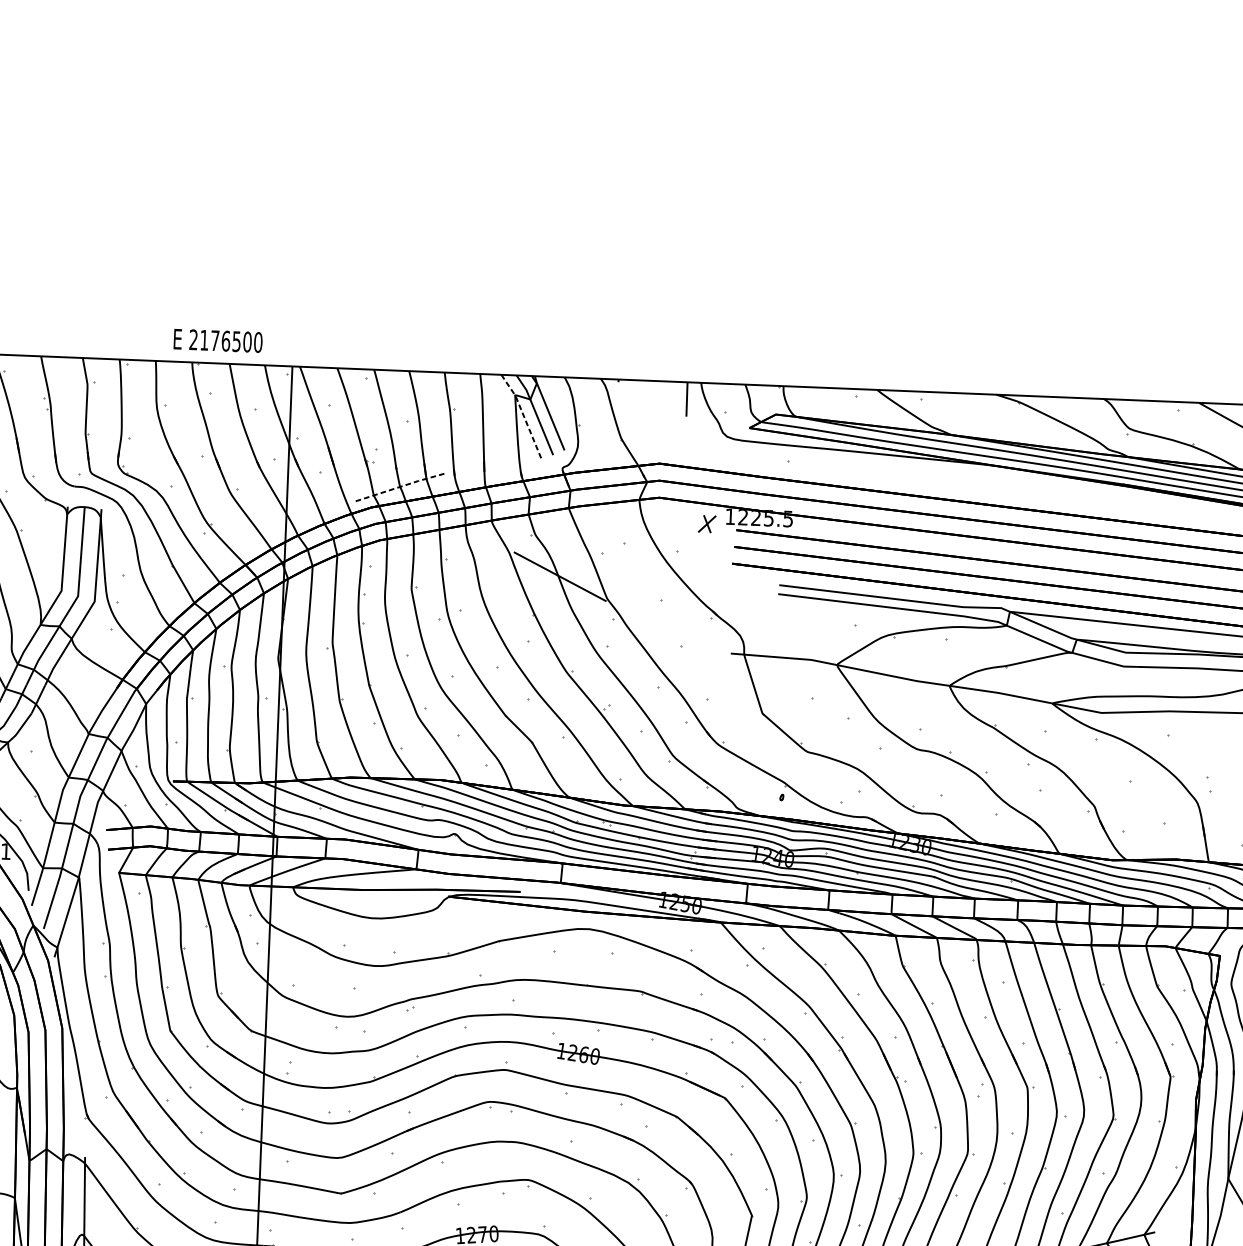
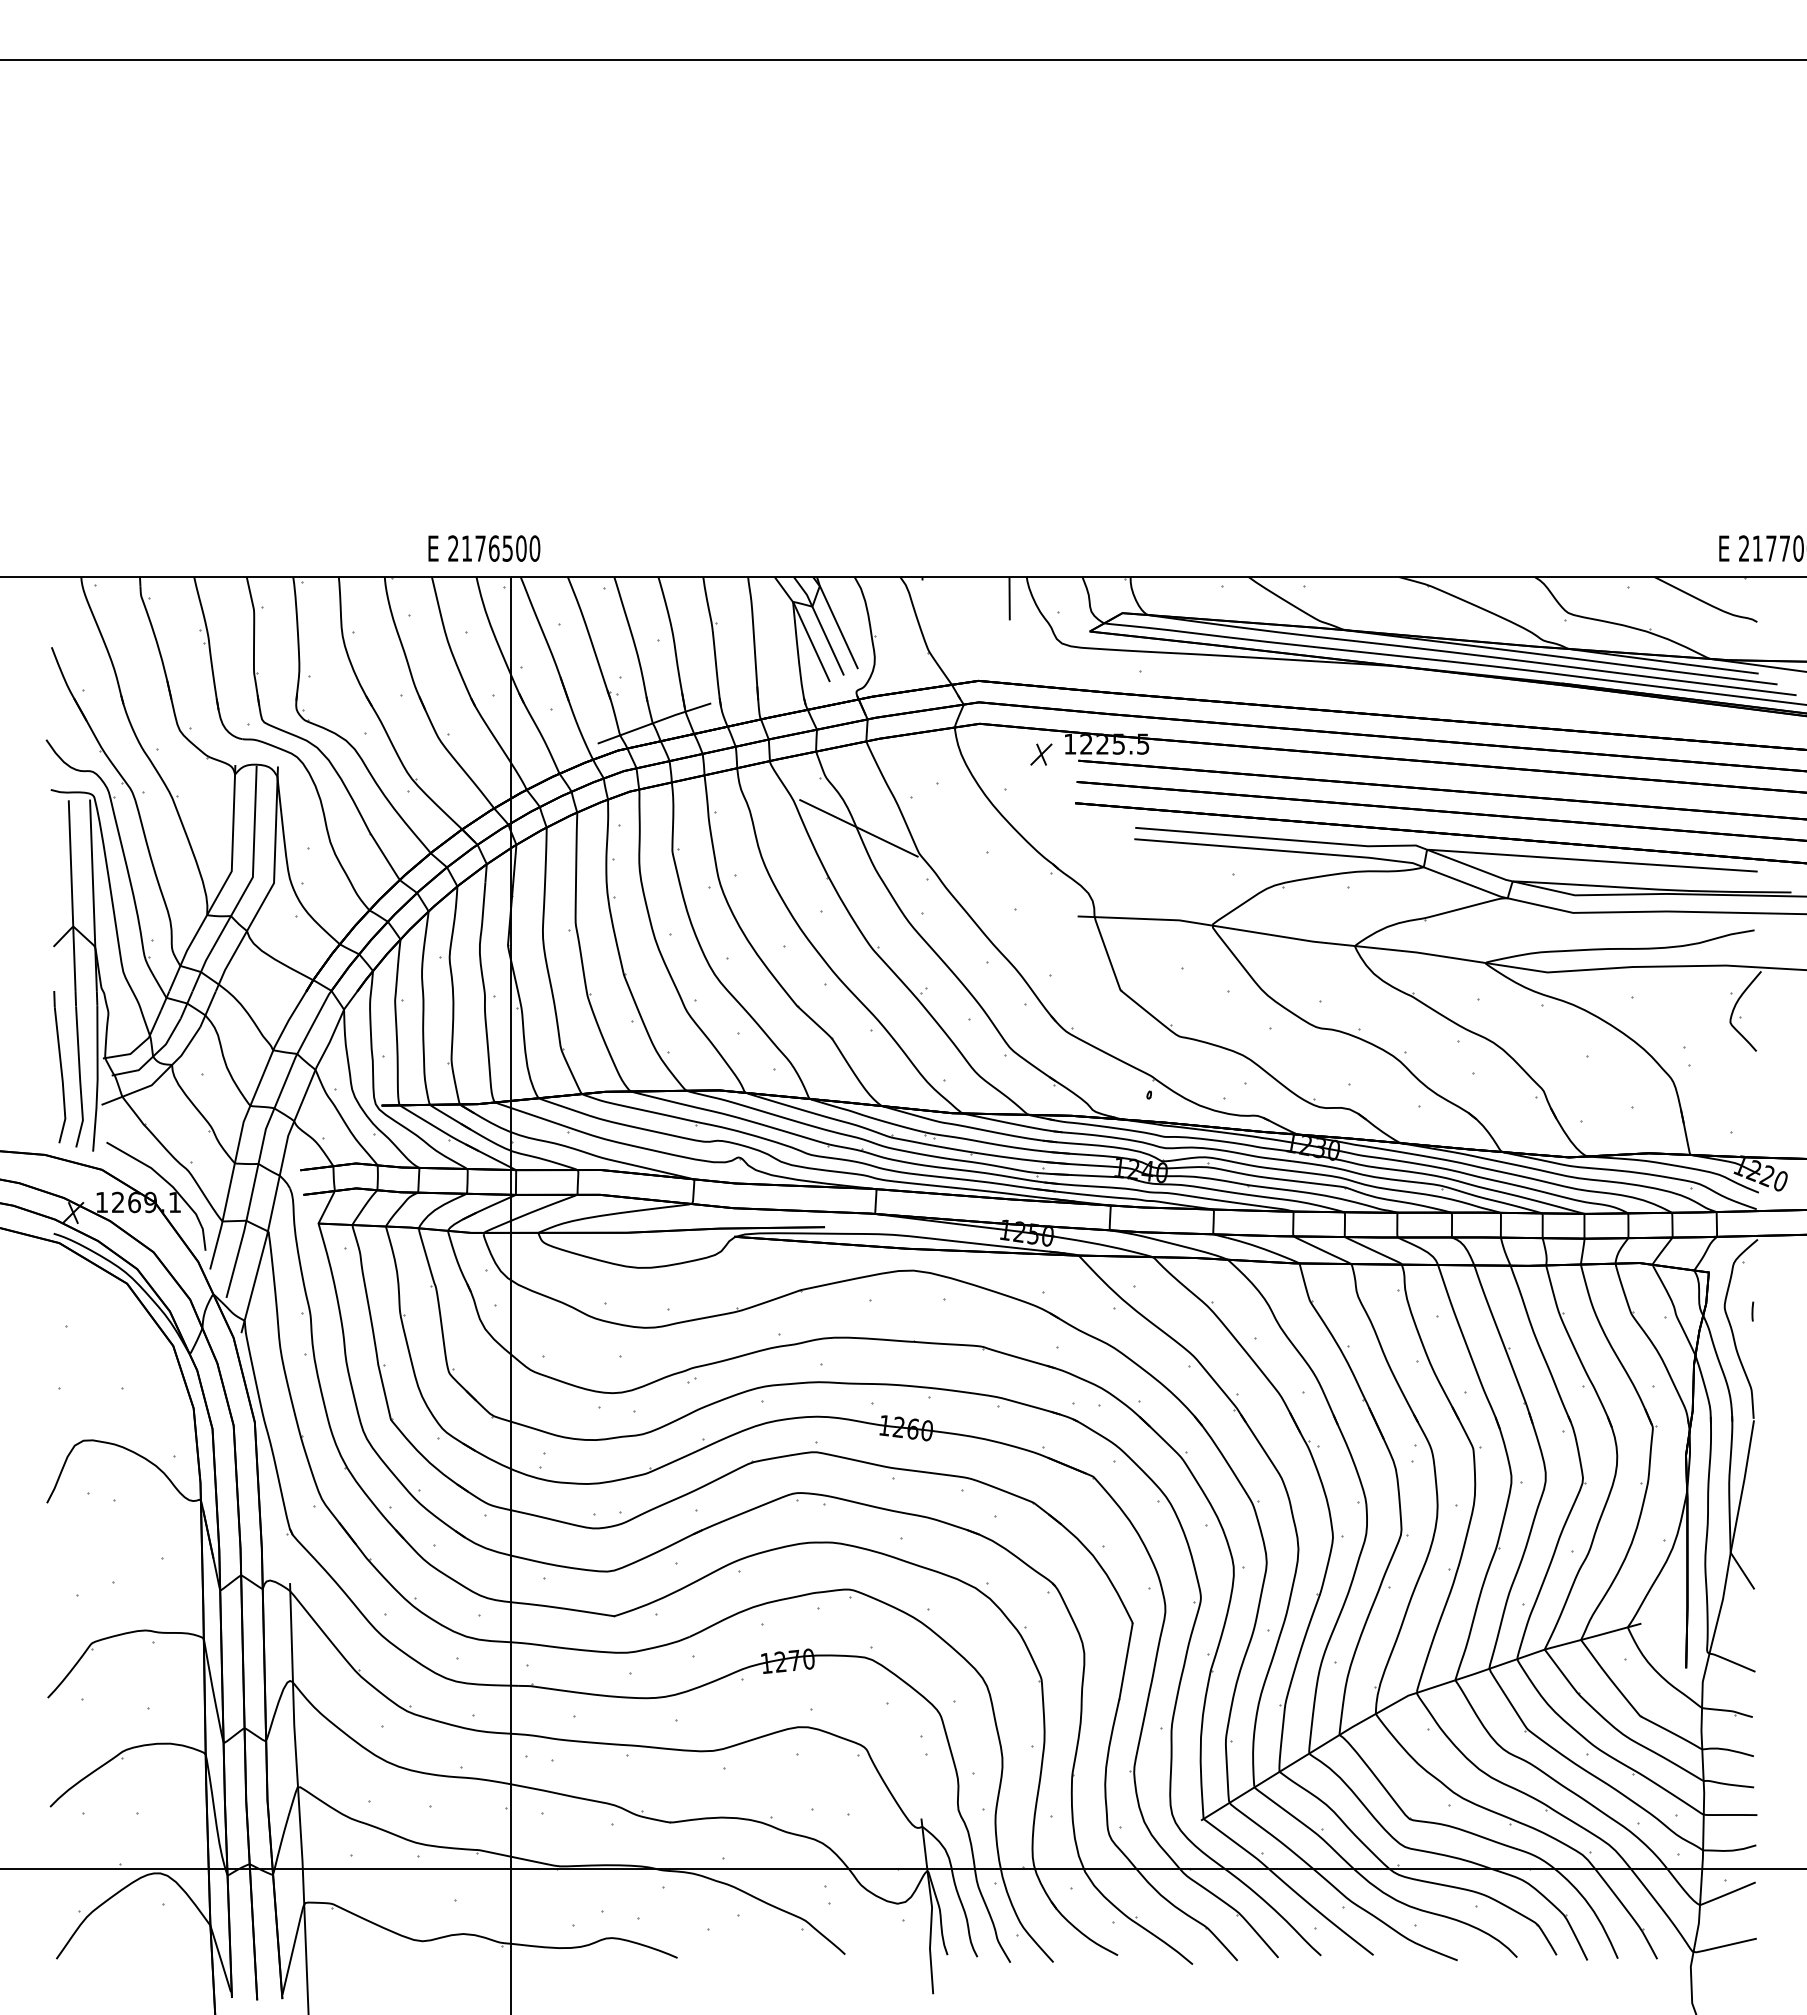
text: (218, 340) -> (484, 548), moved
line: (524, 416) -> (805, 628), dashed -> solid
line: (402, 486) -> (655, 722), dashed -> solid

